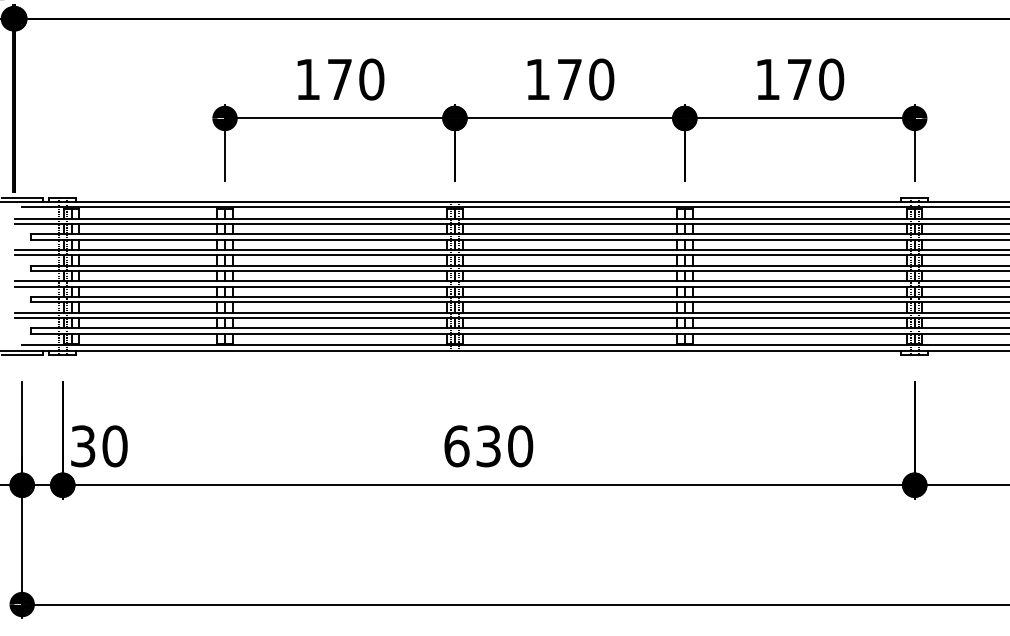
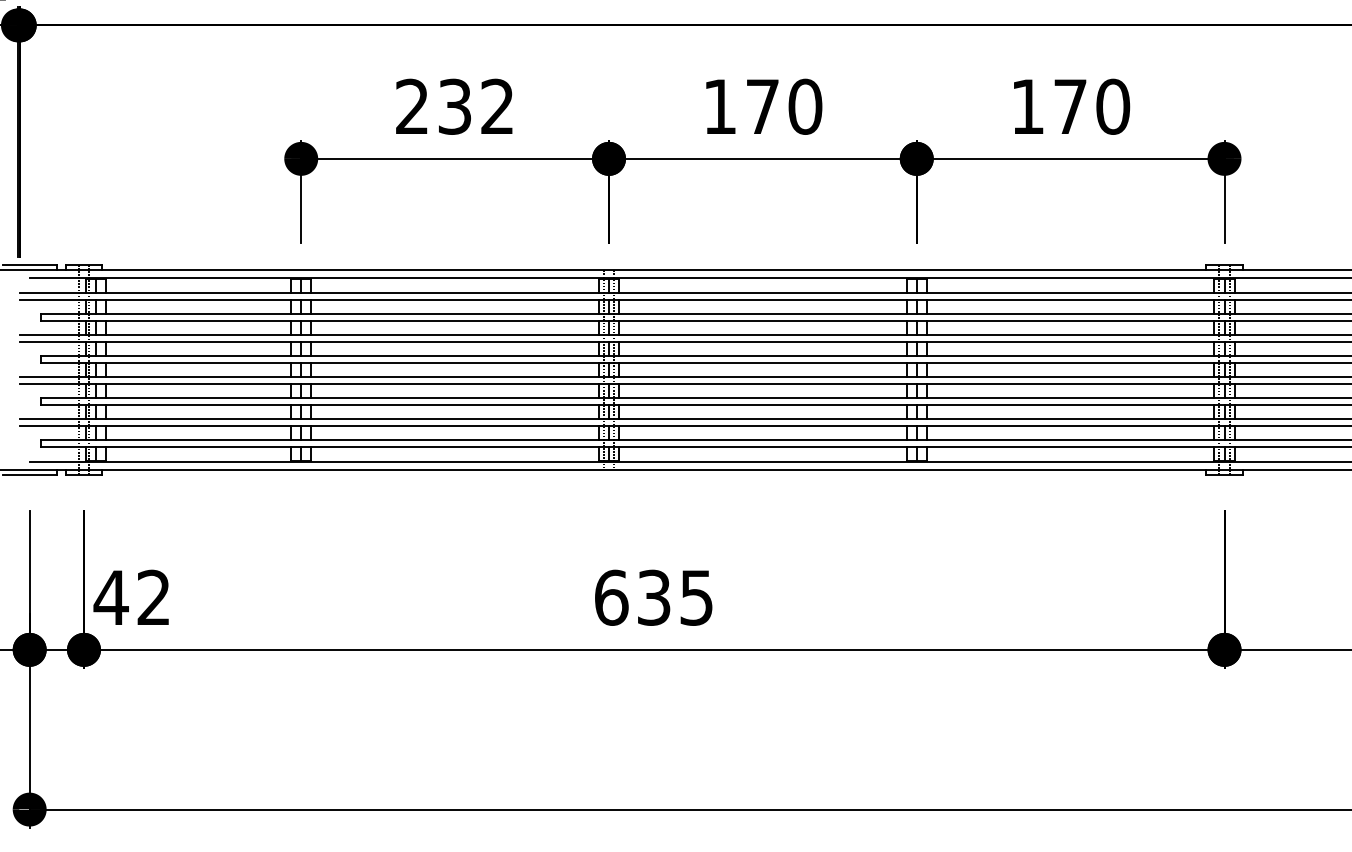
text: (340, 79) -> (455, 106), 170 -> 232
text: (98, 446) -> (131, 597), 30 -> 42
text: (520, 446) -> (696, 597), 630 -> 635

